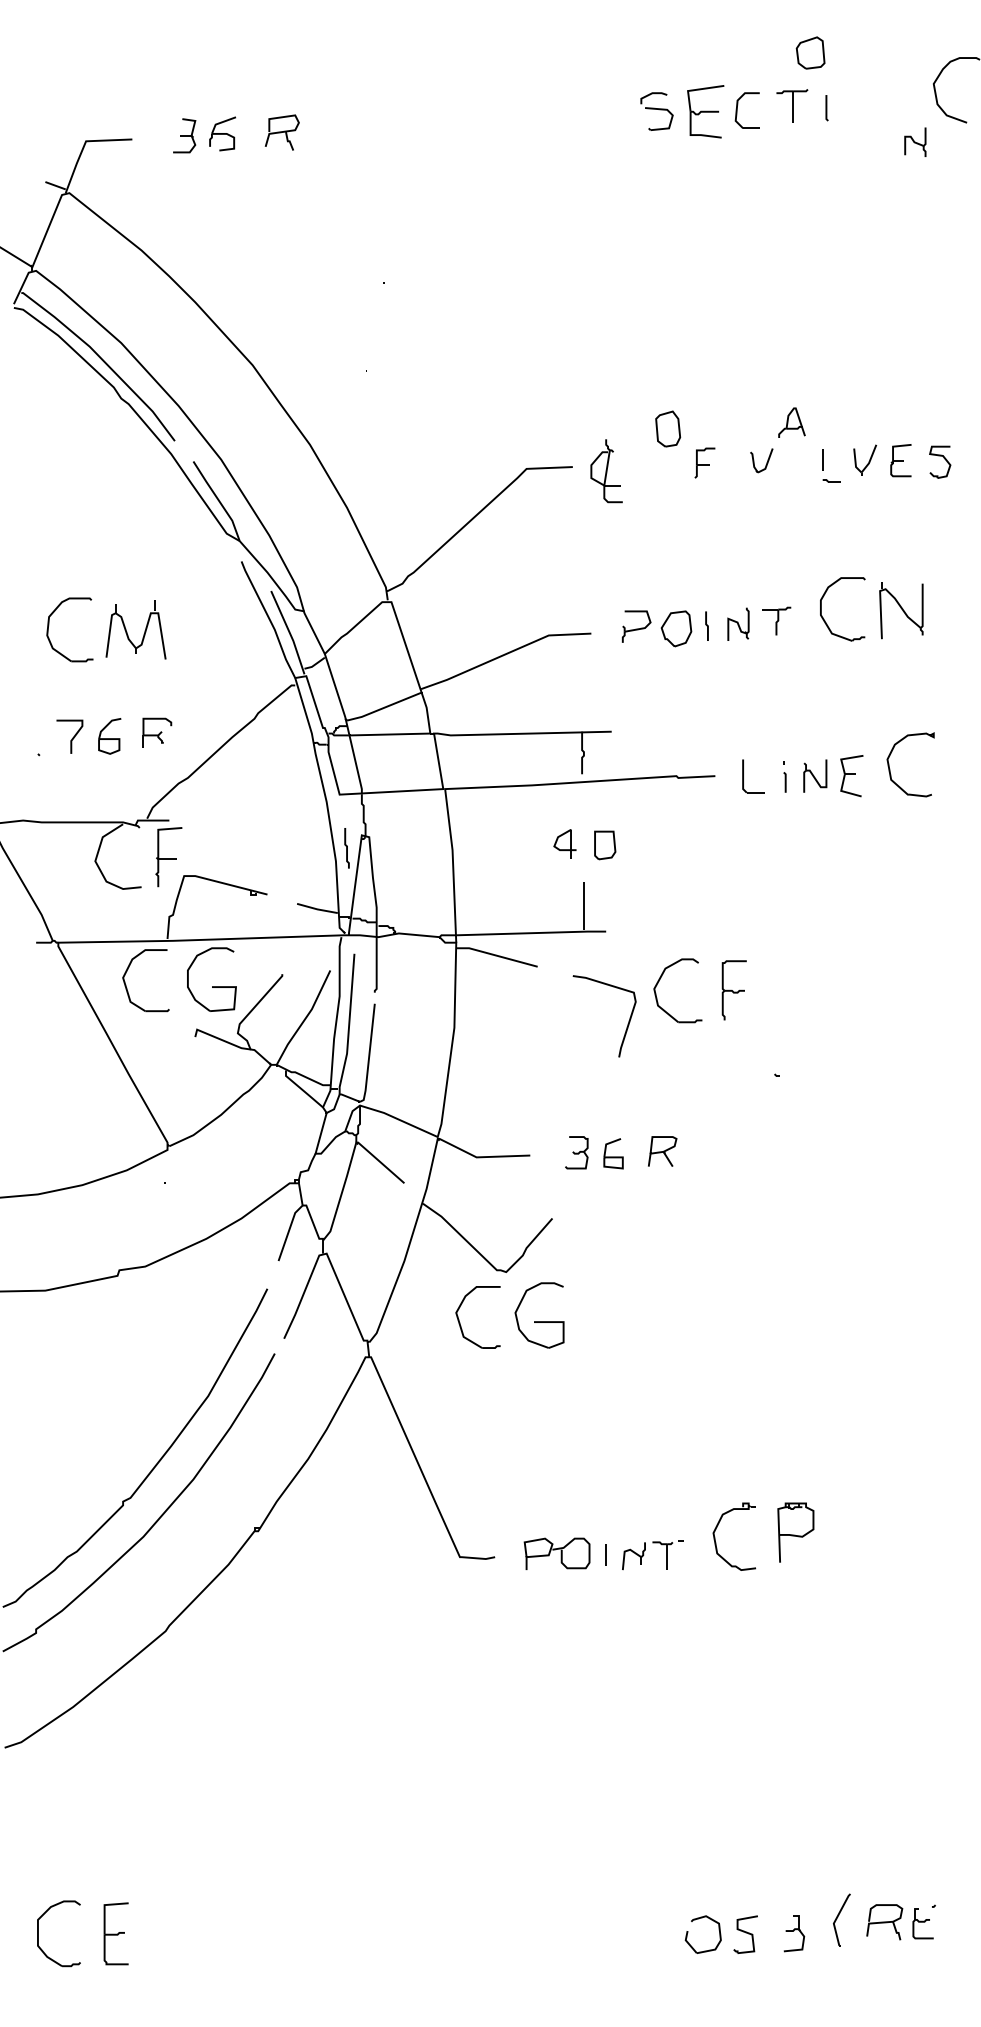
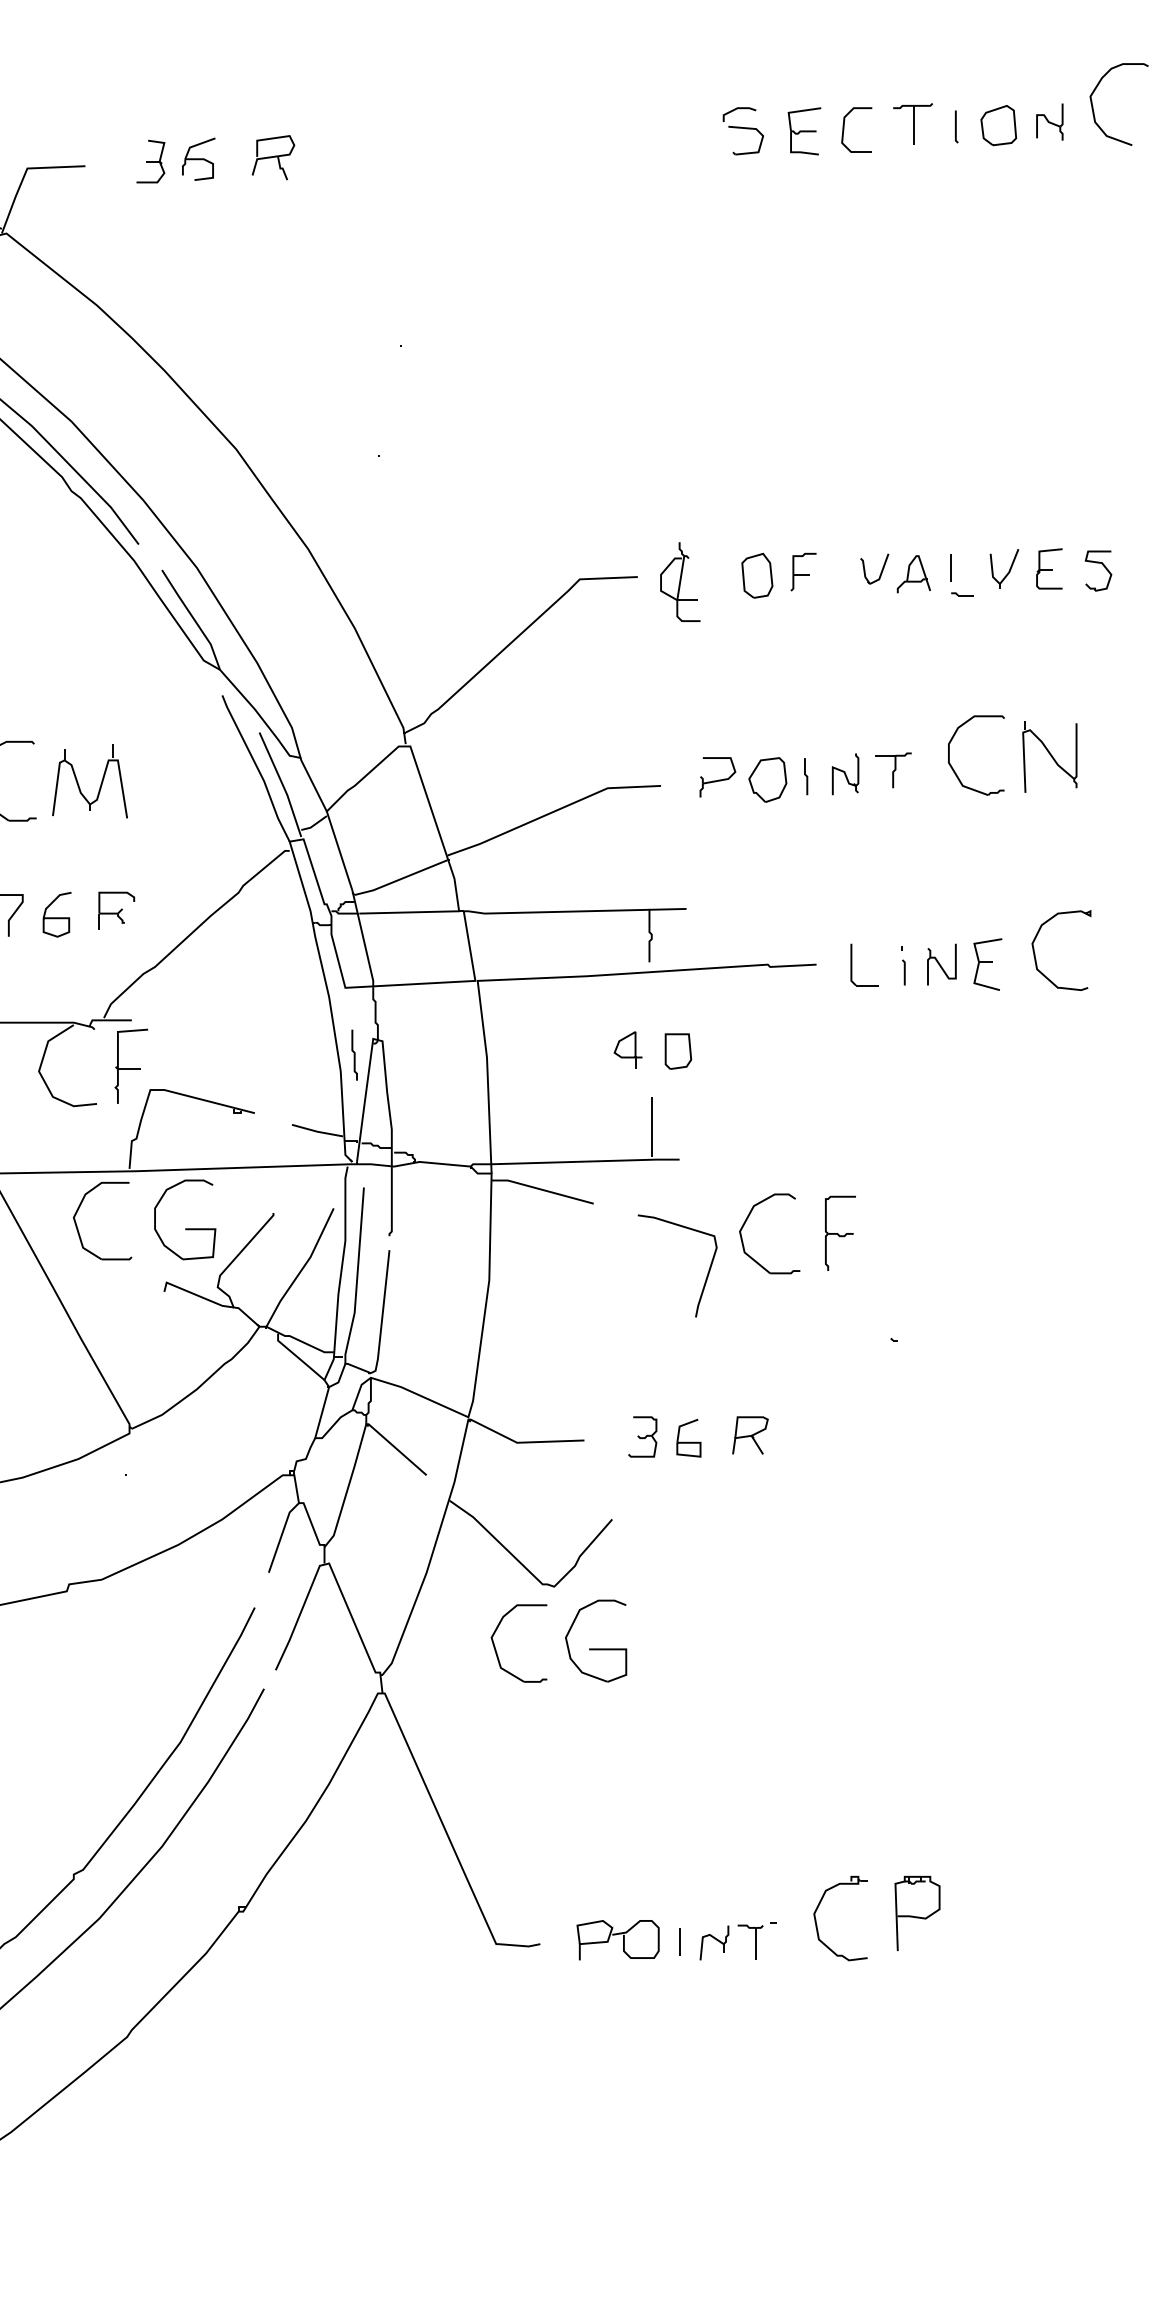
part: (810, 52) -> (998, 124), moved
part: (705, 111) -> (804, 131), size x0.71
part: (915, 141) -> (1050, 121), moved
part: (791, 422) -> (913, 573), moved
part: (668, 428) -> (757, 575), moved

